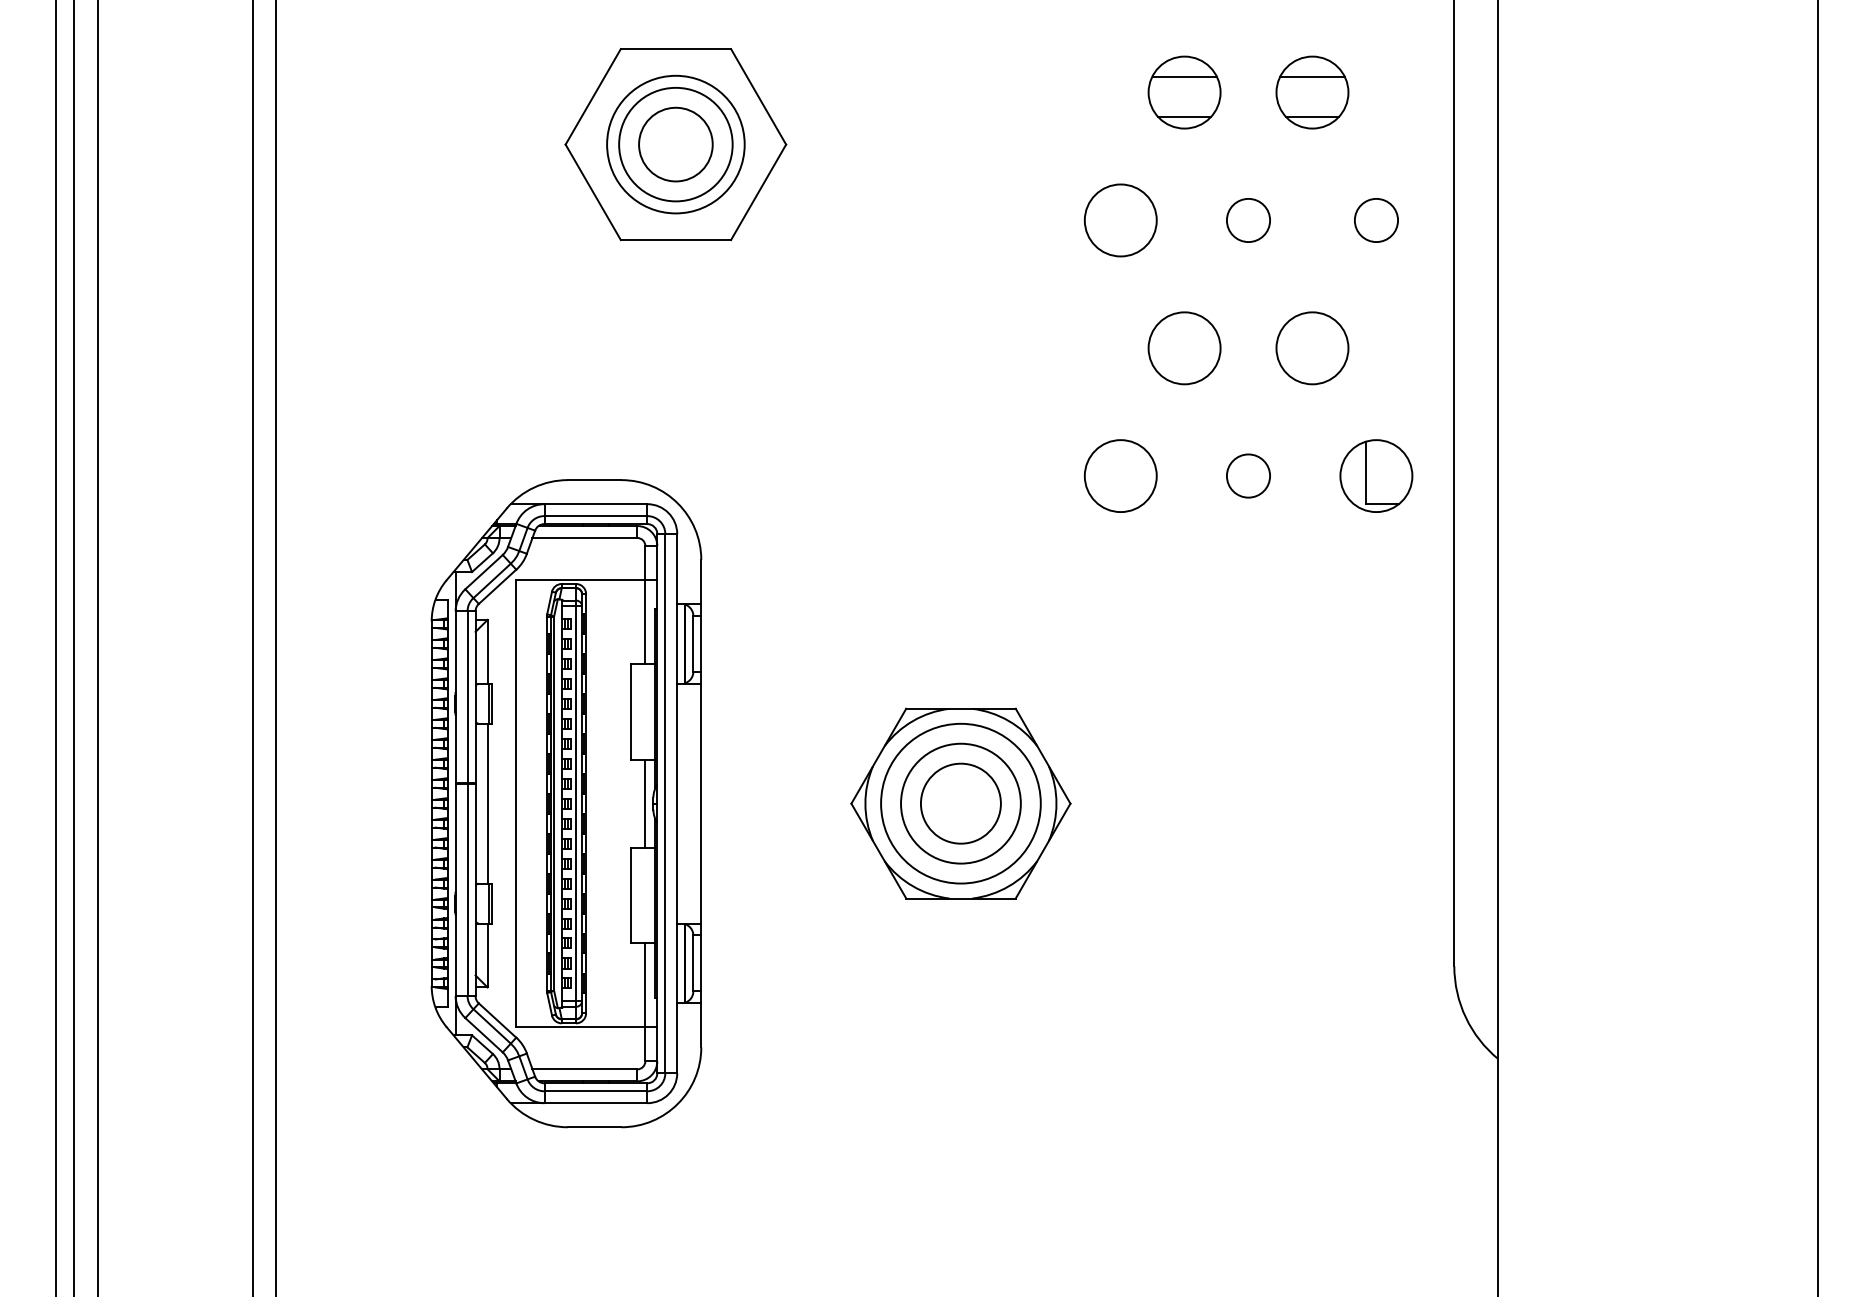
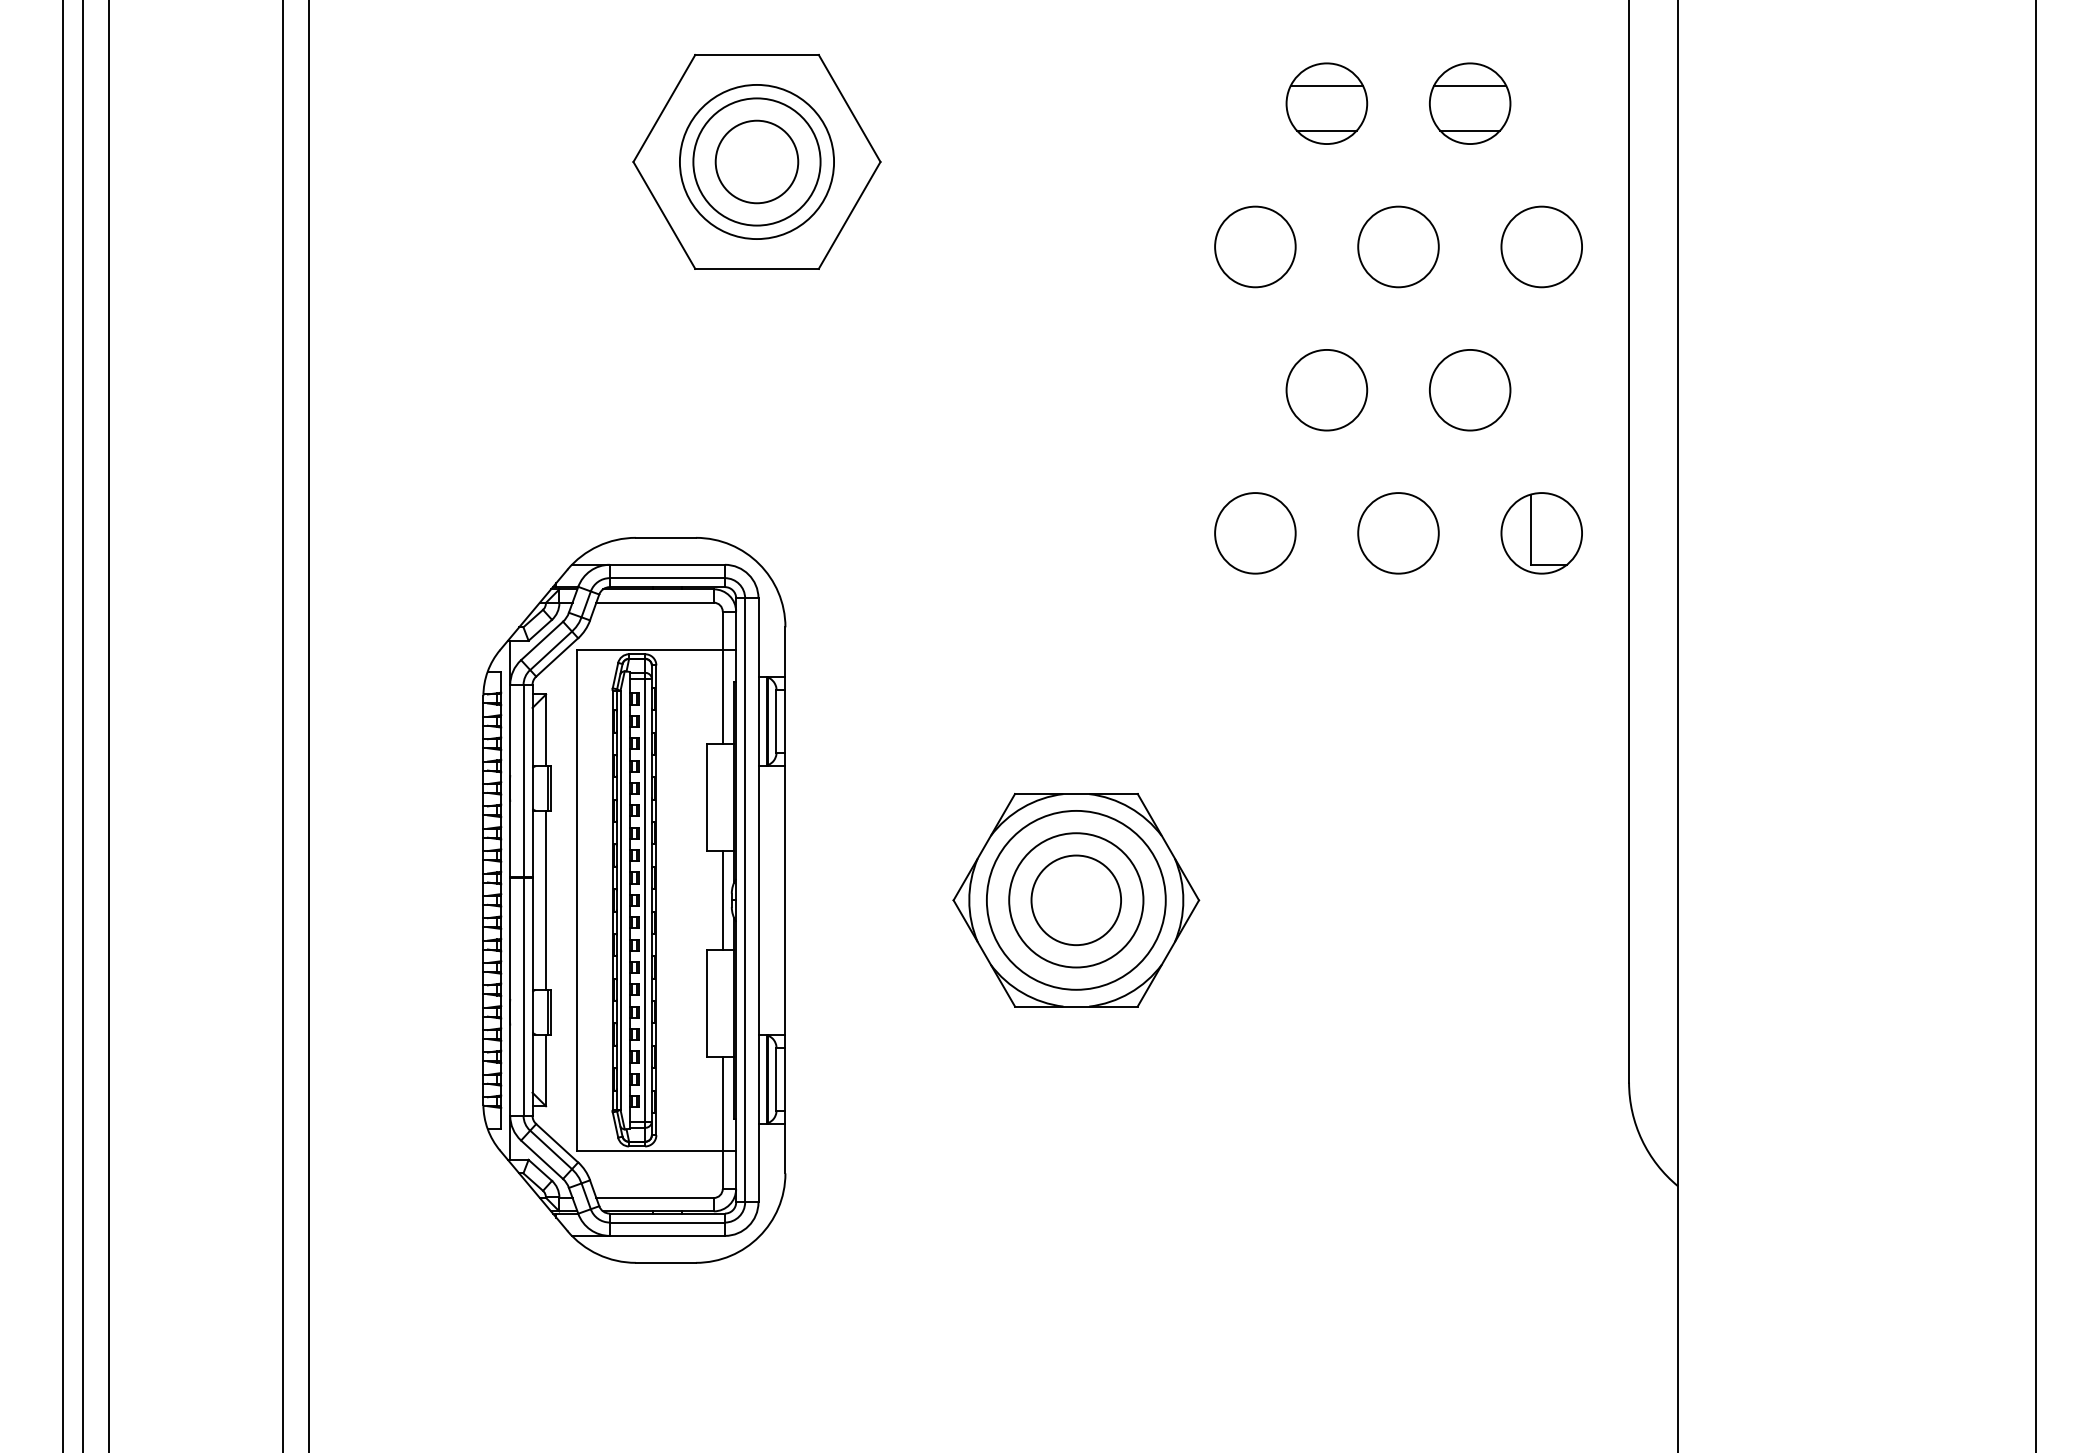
circle: (1248, 220) -> (1398, 247), size x1.67
circle: (1376, 220) -> (1541, 247), size x1.67
circle: (1248, 475) -> (1398, 532), size x1.67

